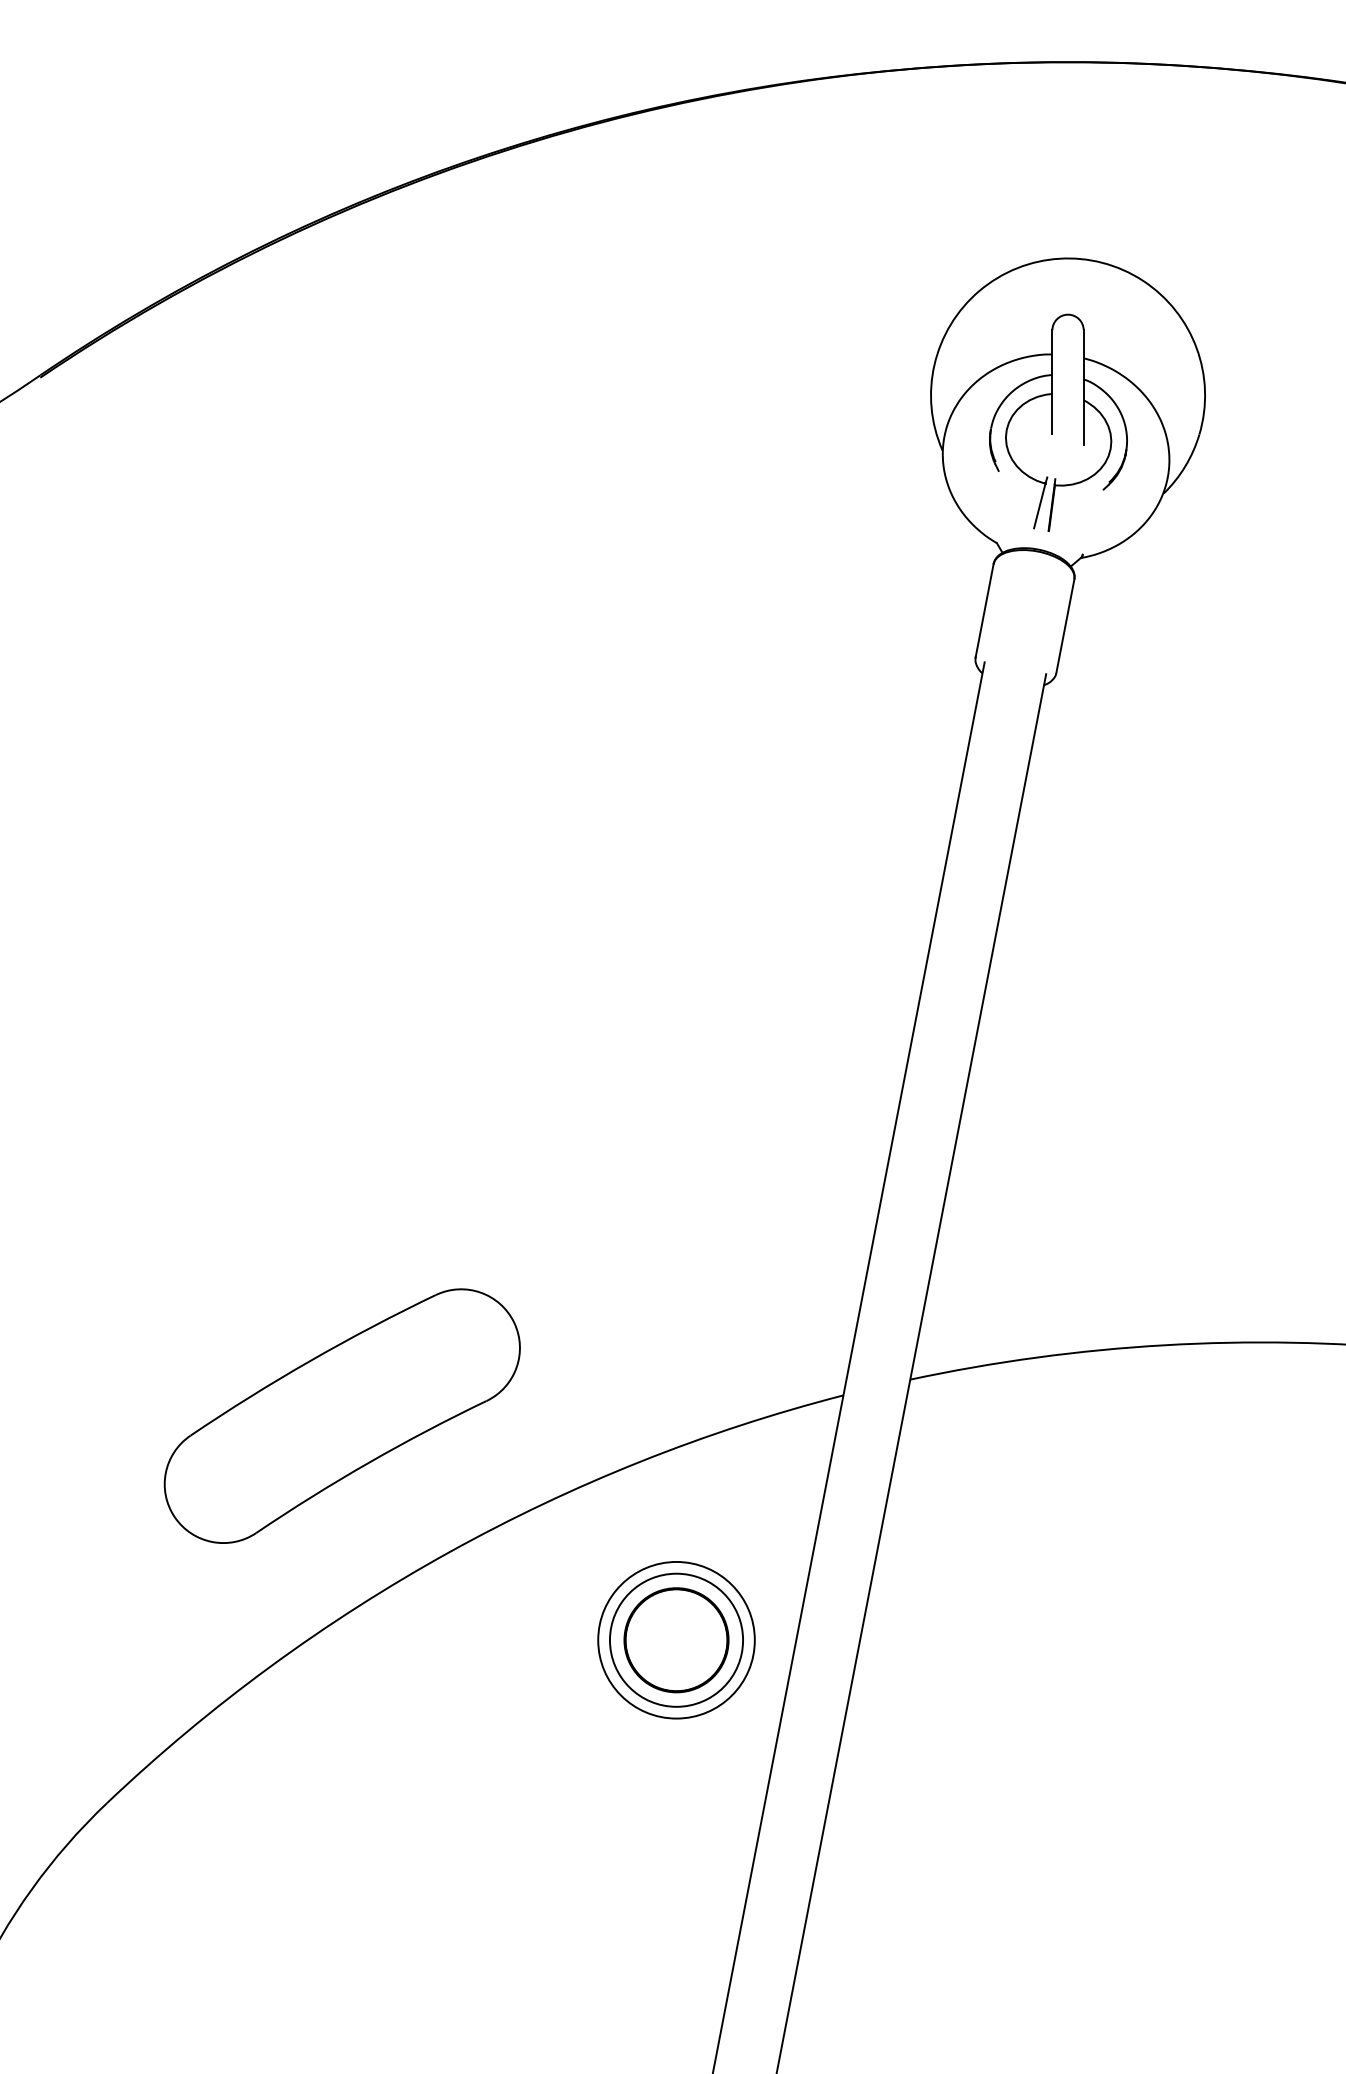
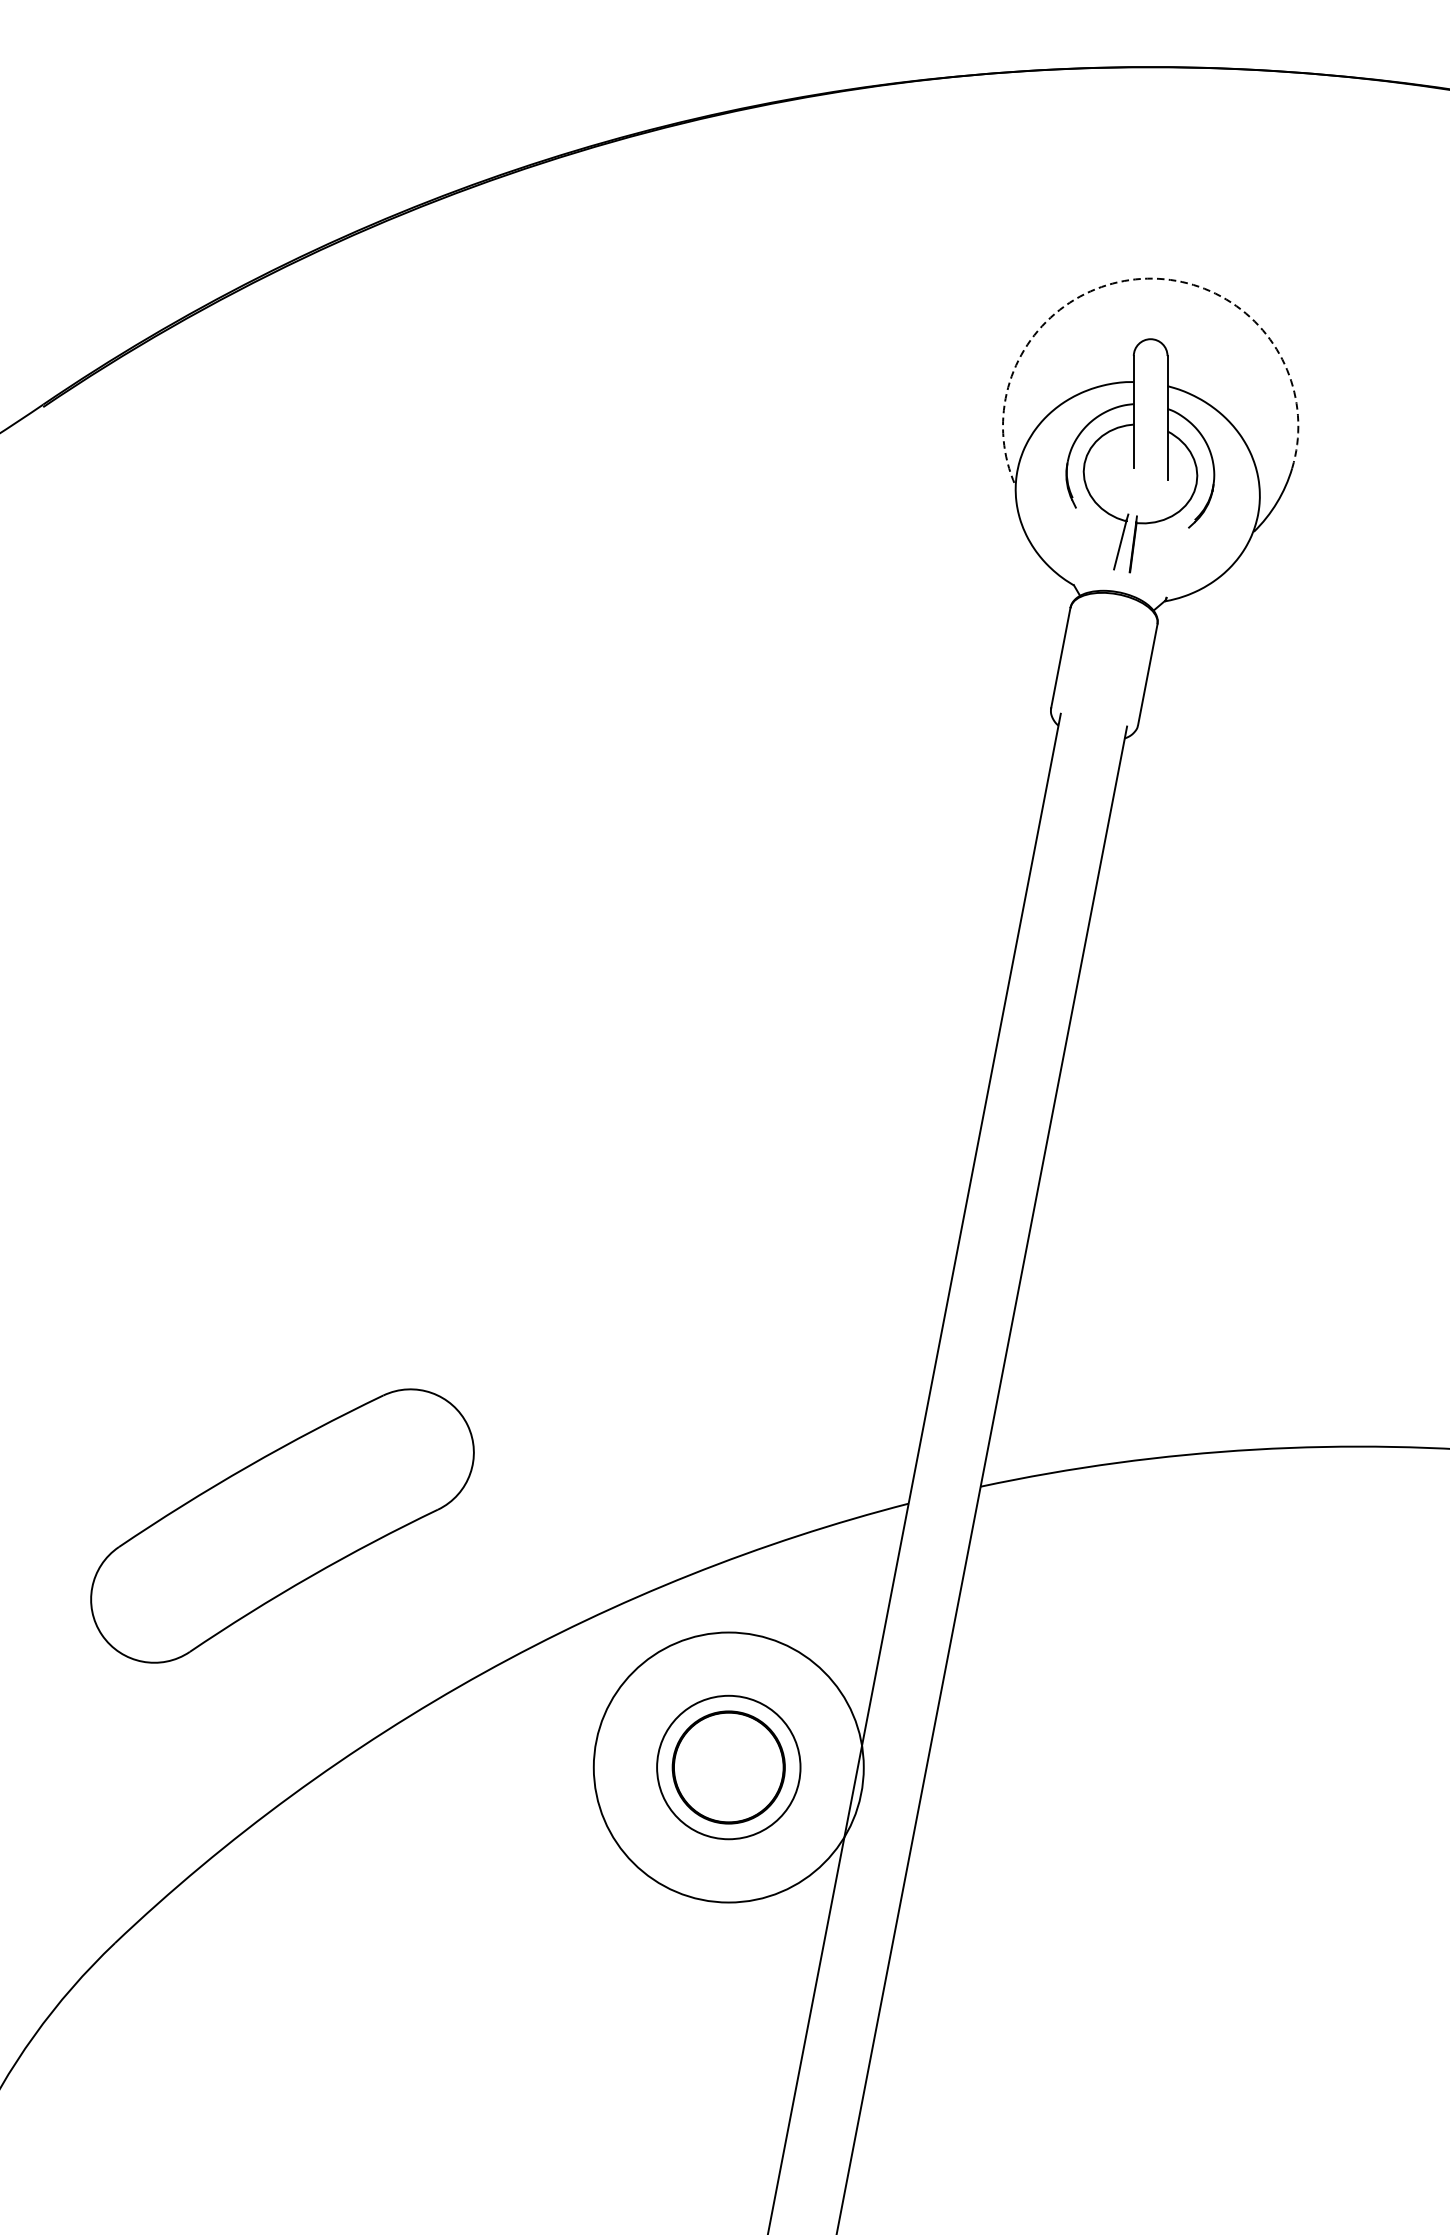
arc: (1059, 258) -> (1141, 278), solid -> dashed
part: (341, 1415) -> (281, 1525), moved
circle: (676, 1639) -> (728, 1766), size x1.6

